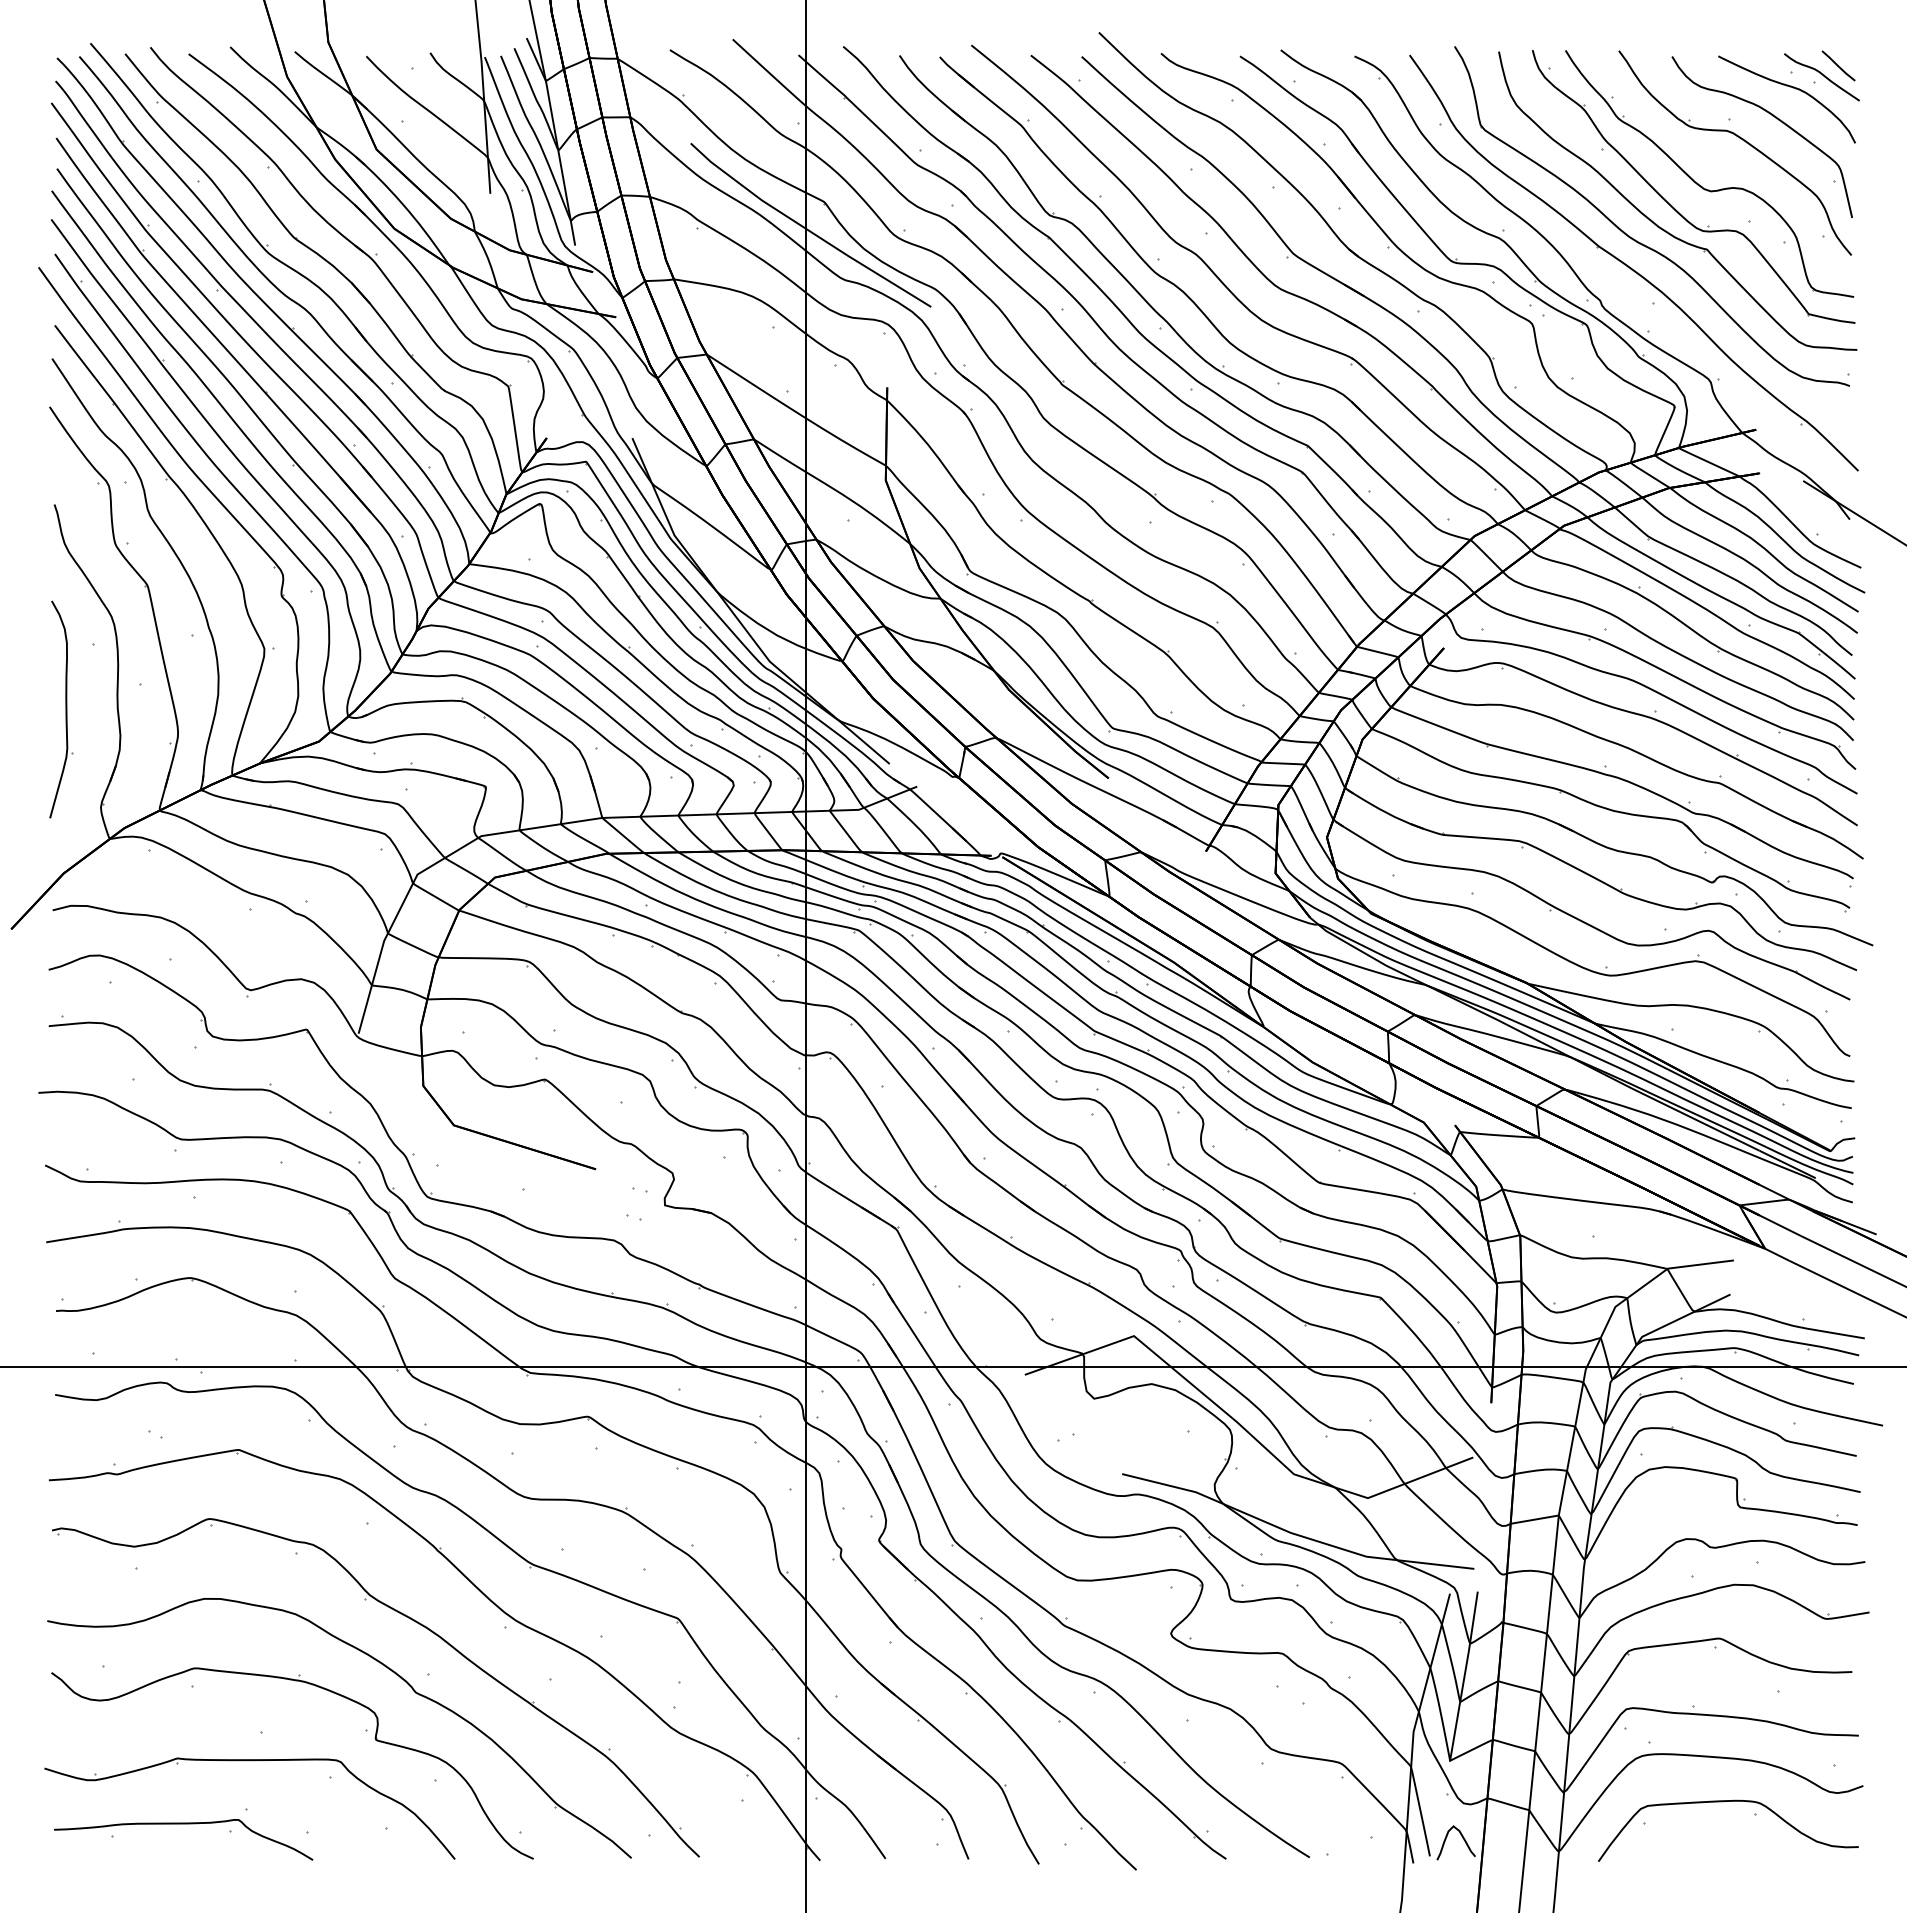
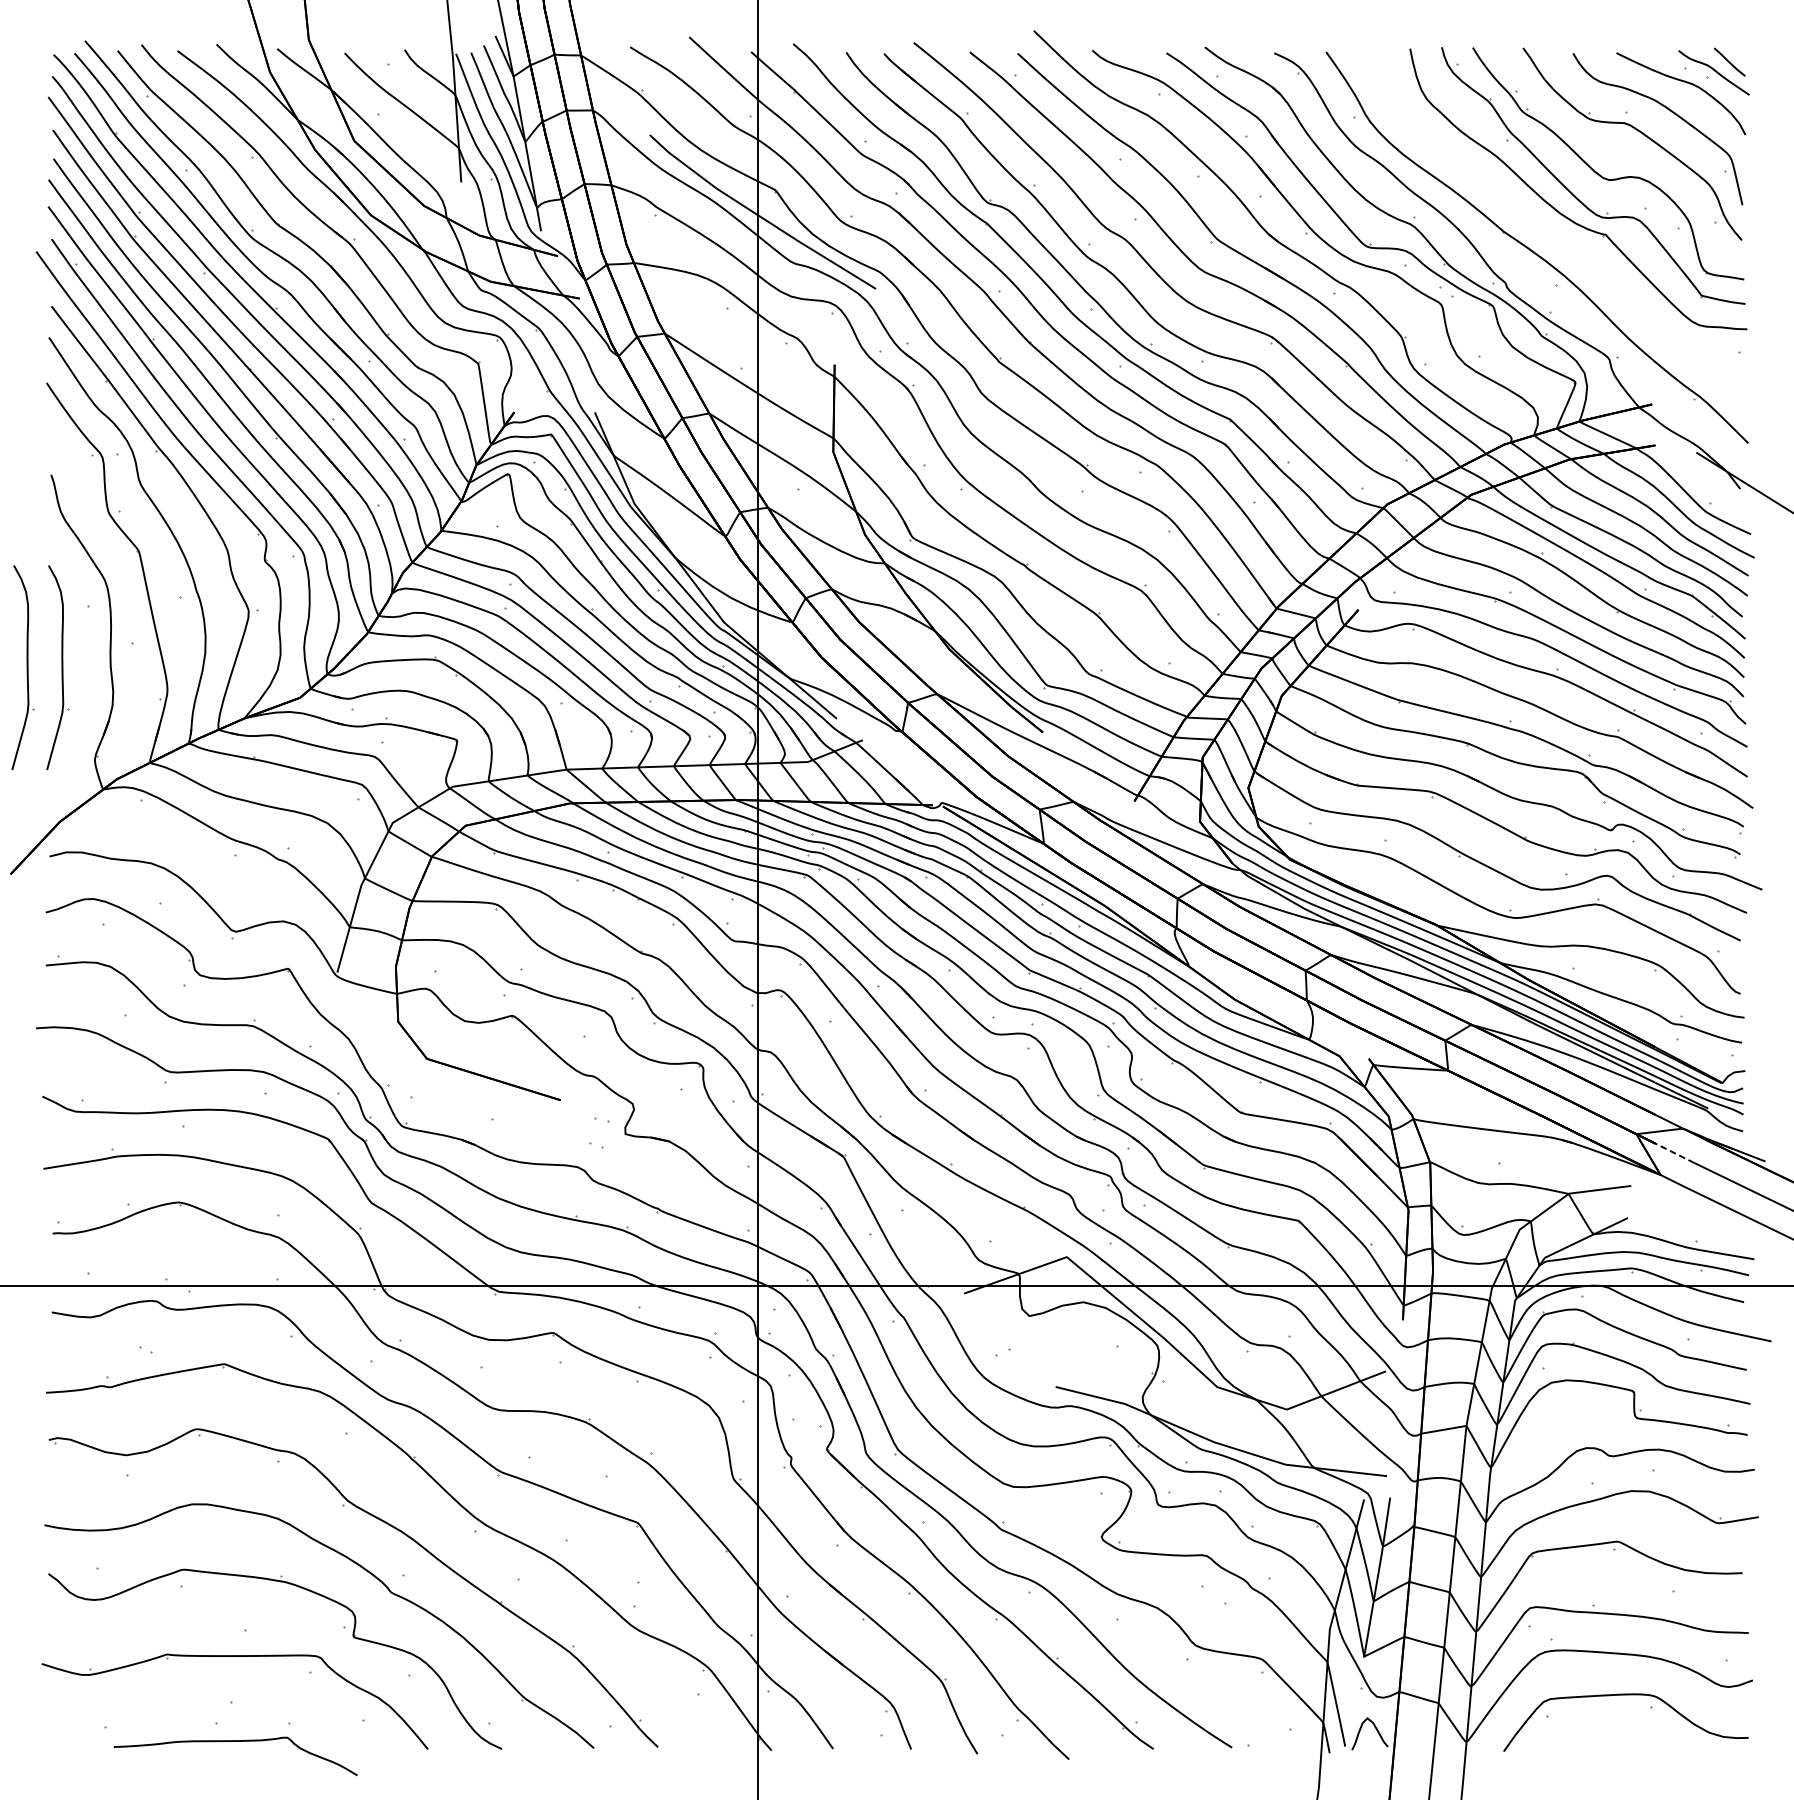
part: (1637, 240) -> (1540, 226), removed
part: (24, 709) -> (22, 667), added
line: (1779, 1225) -> (1674, 1153), solid -> dashed
curve: (183, 1824) -> (235, 1742), moved

